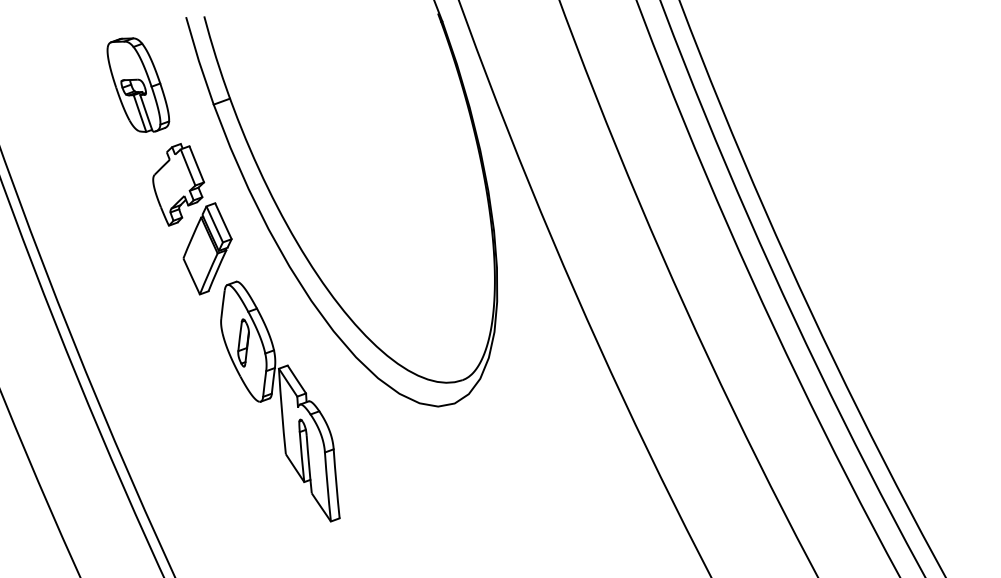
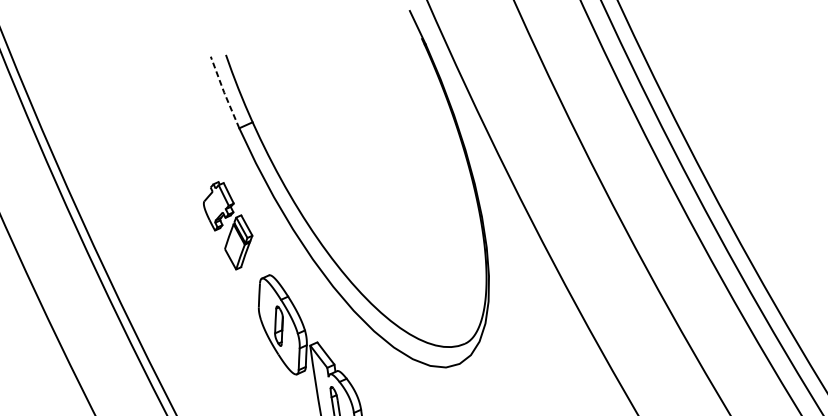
line: (198, 61) -> (223, 93), solid -> dashed
part: (138, 84) -> (175, 116), removed
part: (192, 219) -> (228, 225), size x0.7

